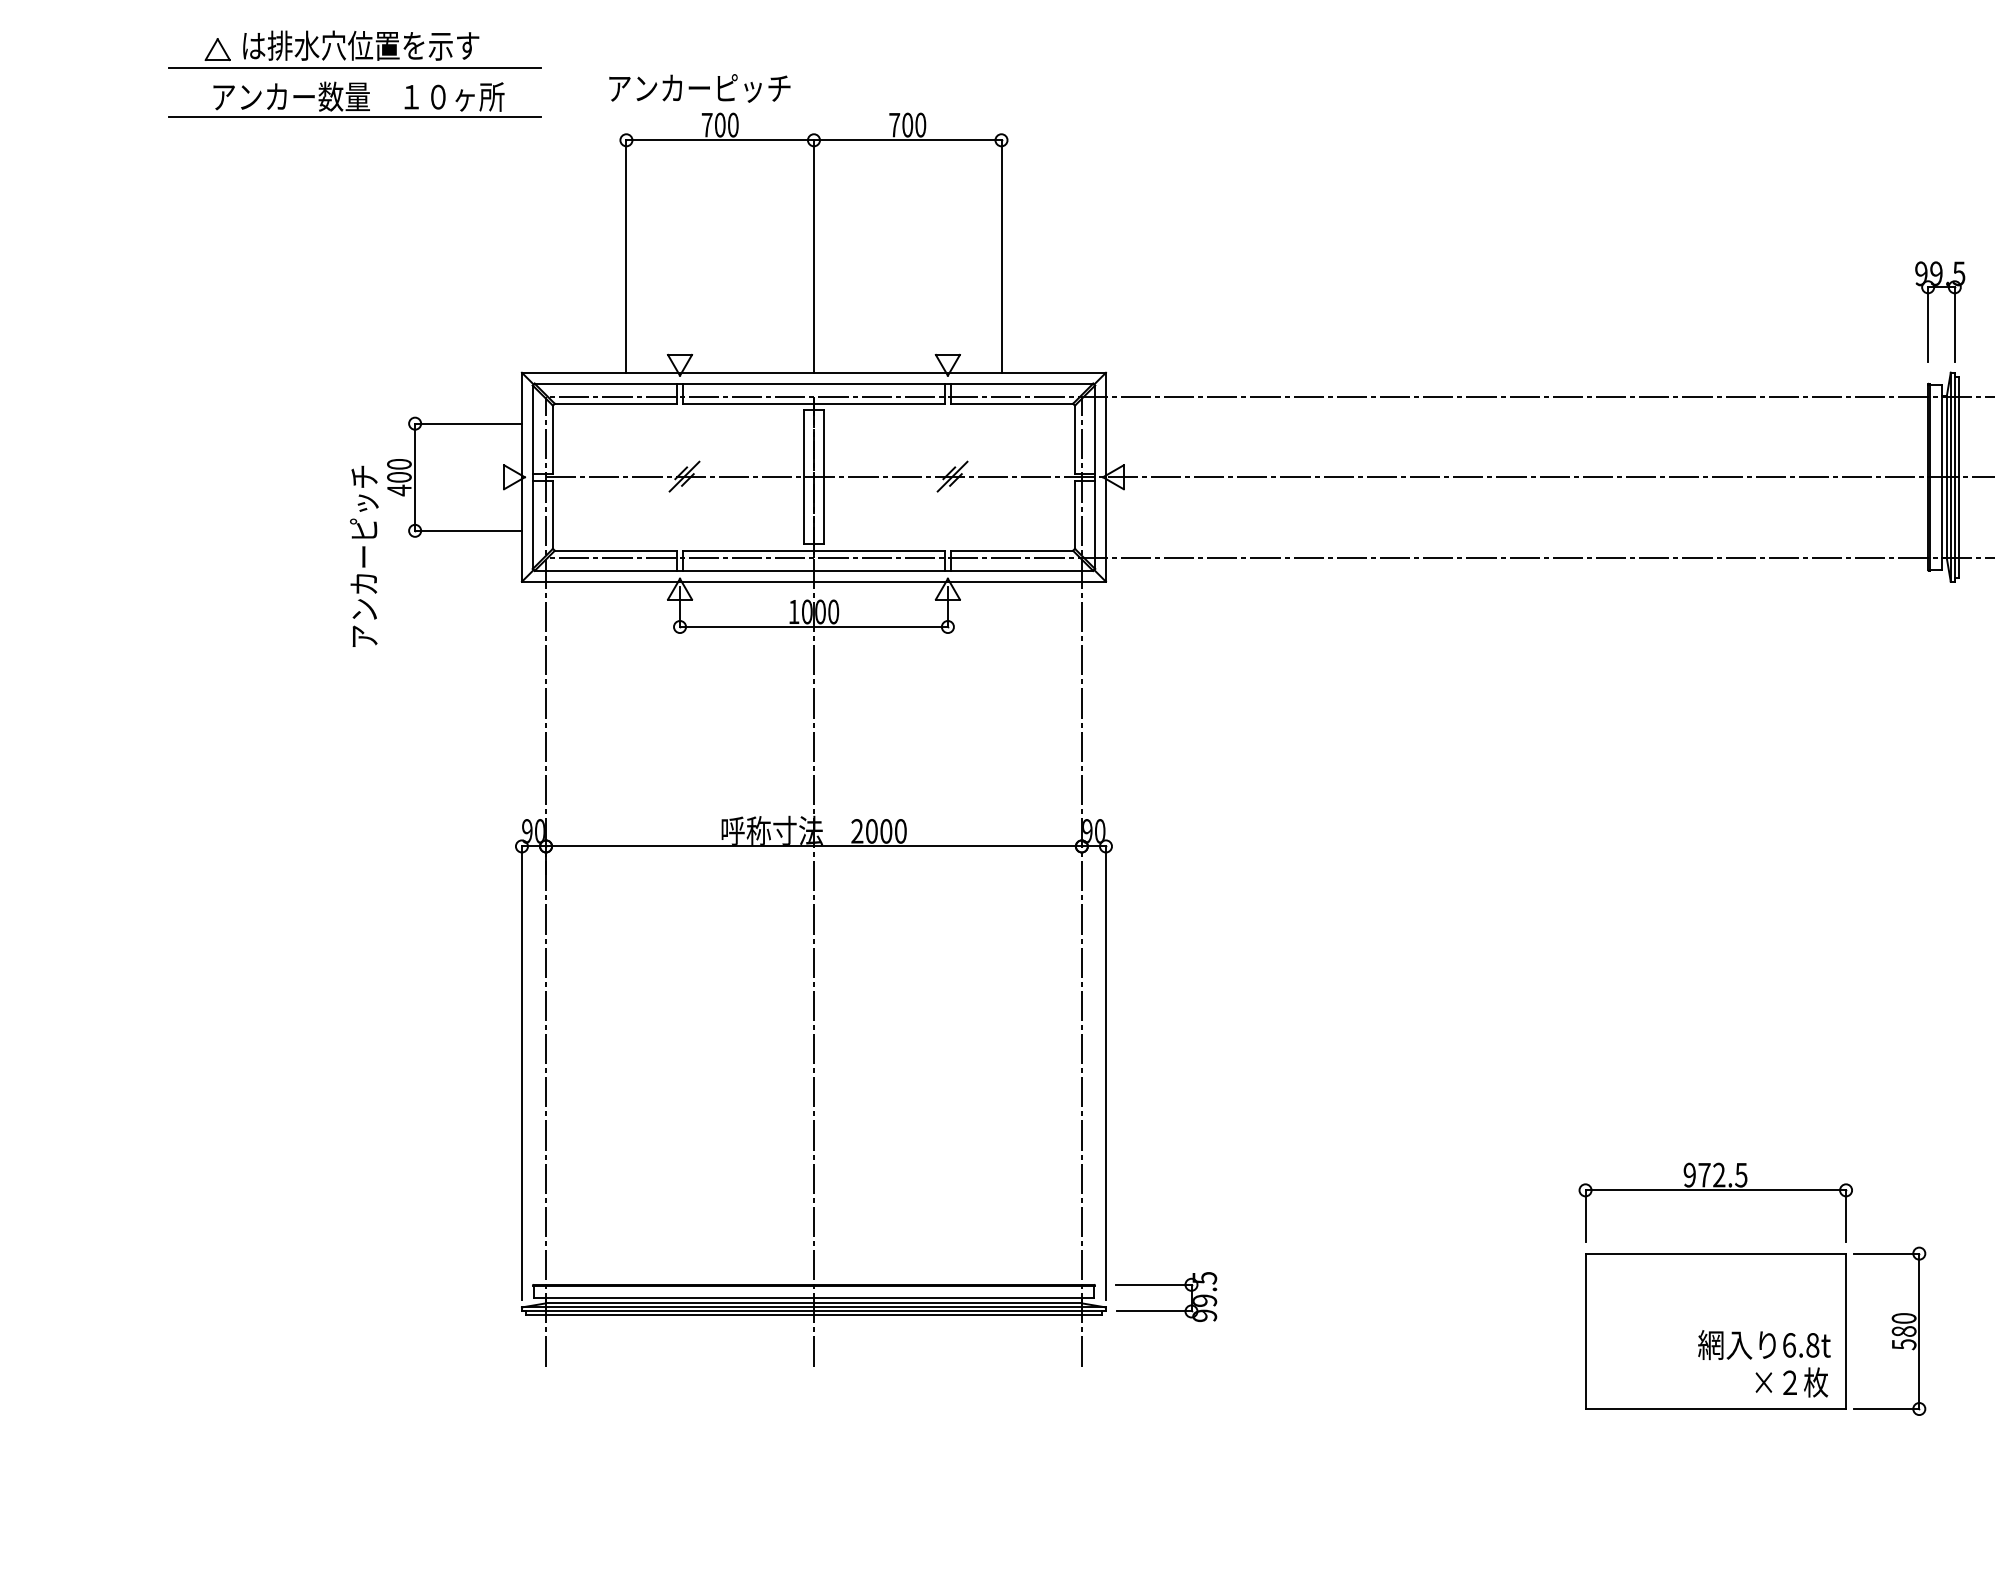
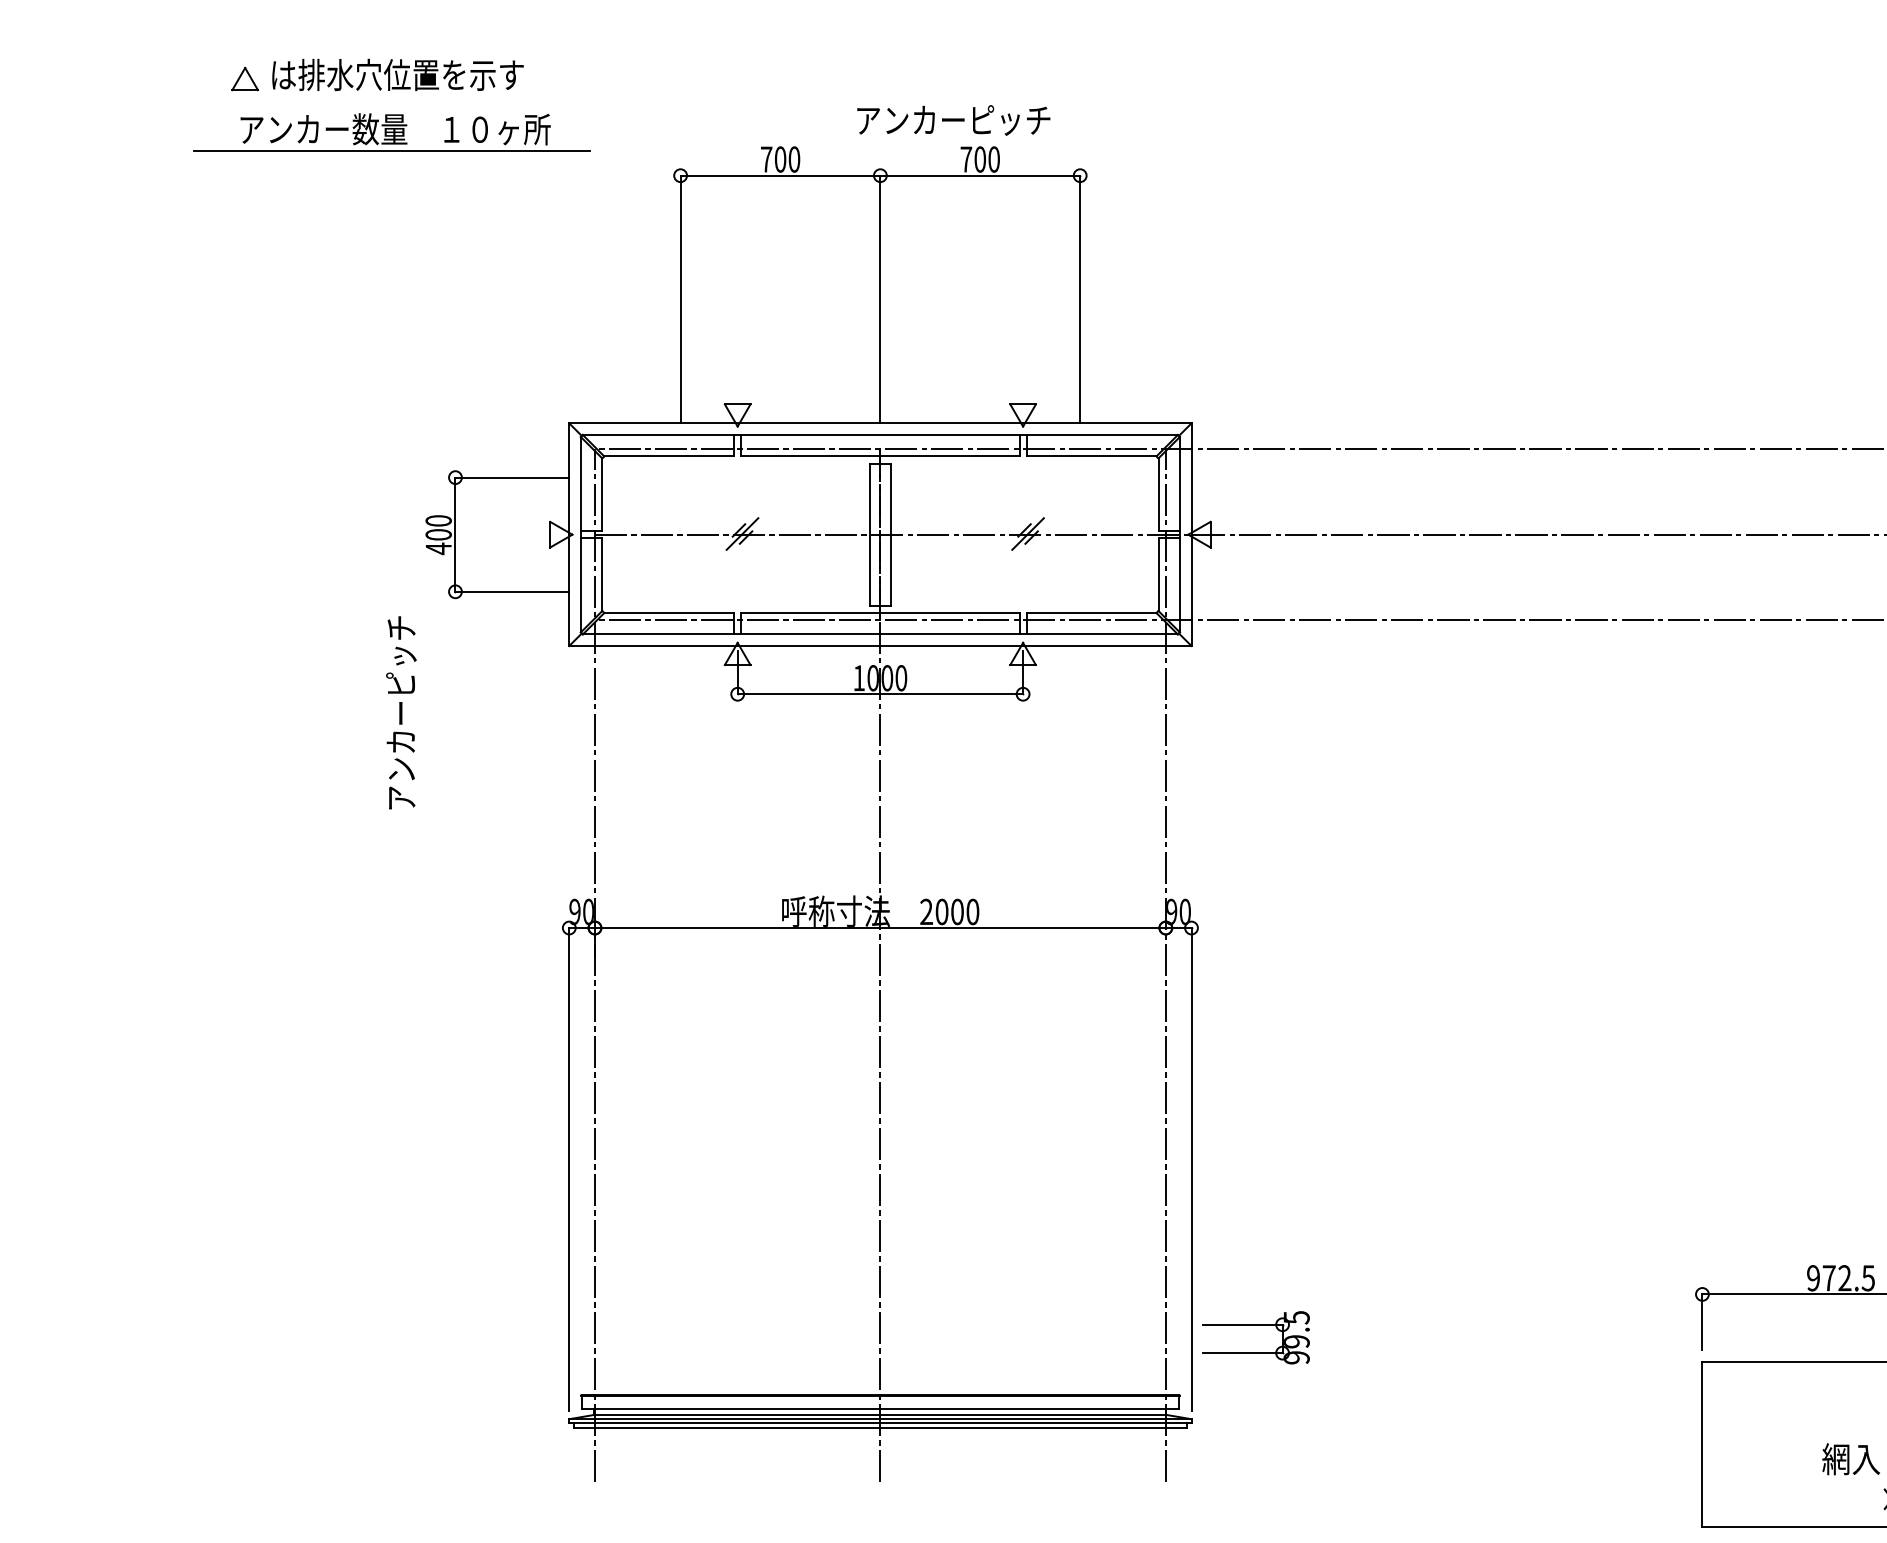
line: (354, 67) -> (390, 98), removed
text: (699, 88) -> (953, 120), moved
text: (364, 555) -> (401, 711), moved
part: (1166, 1285) -> (1255, 1325), moved

